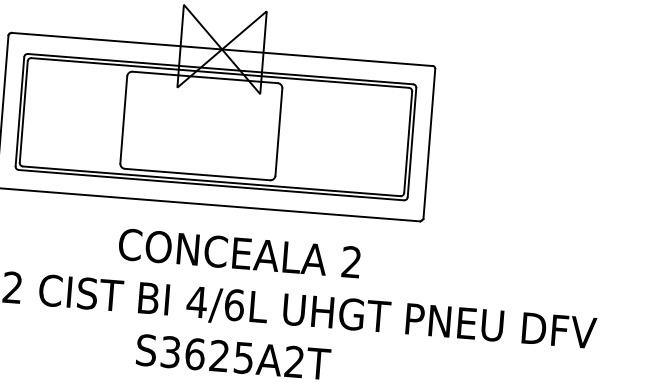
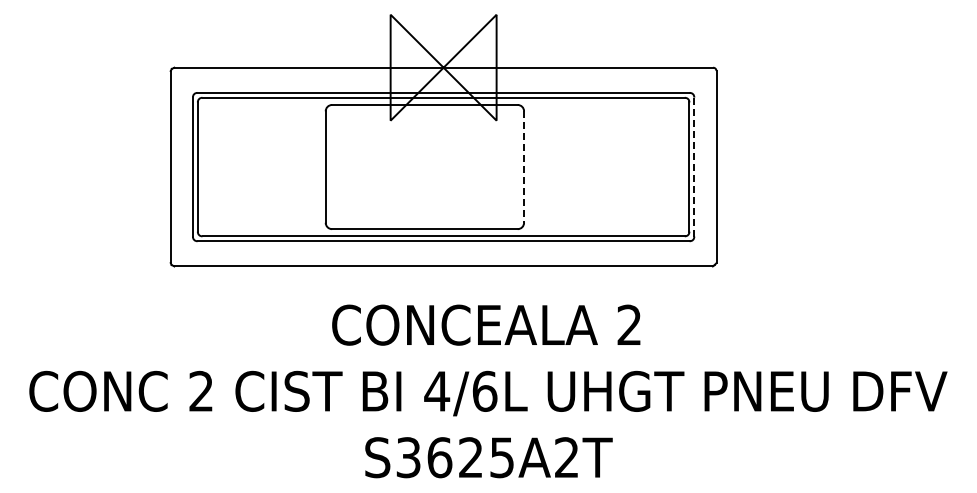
line: (279, 132) -> (524, 167), solid -> dashed
line: (412, 142) -> (694, 167), solid -> dashed

